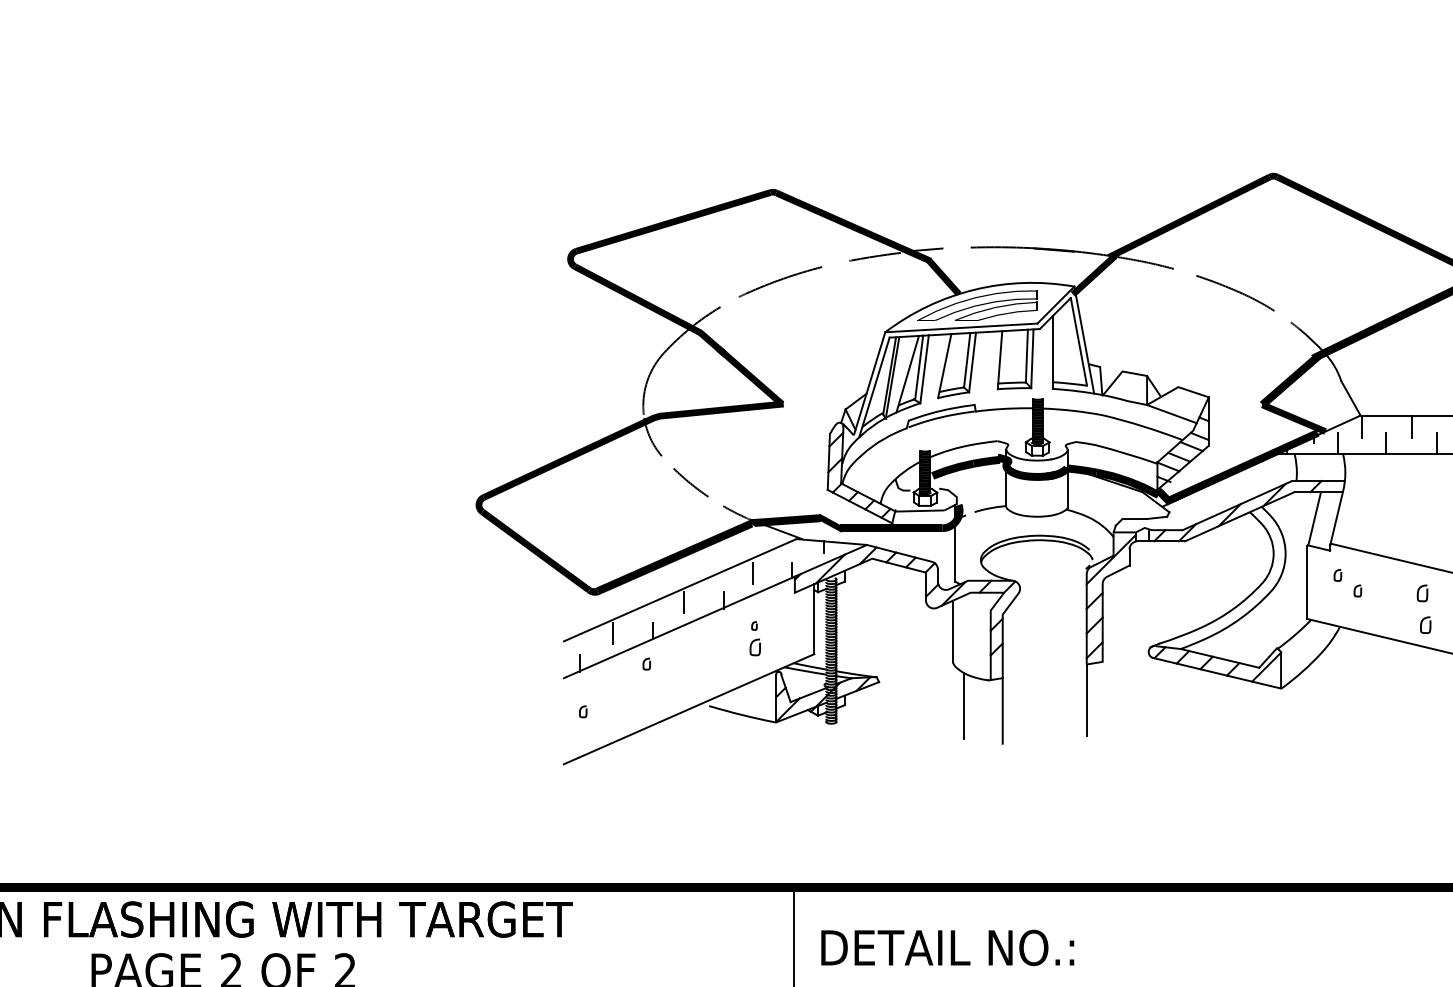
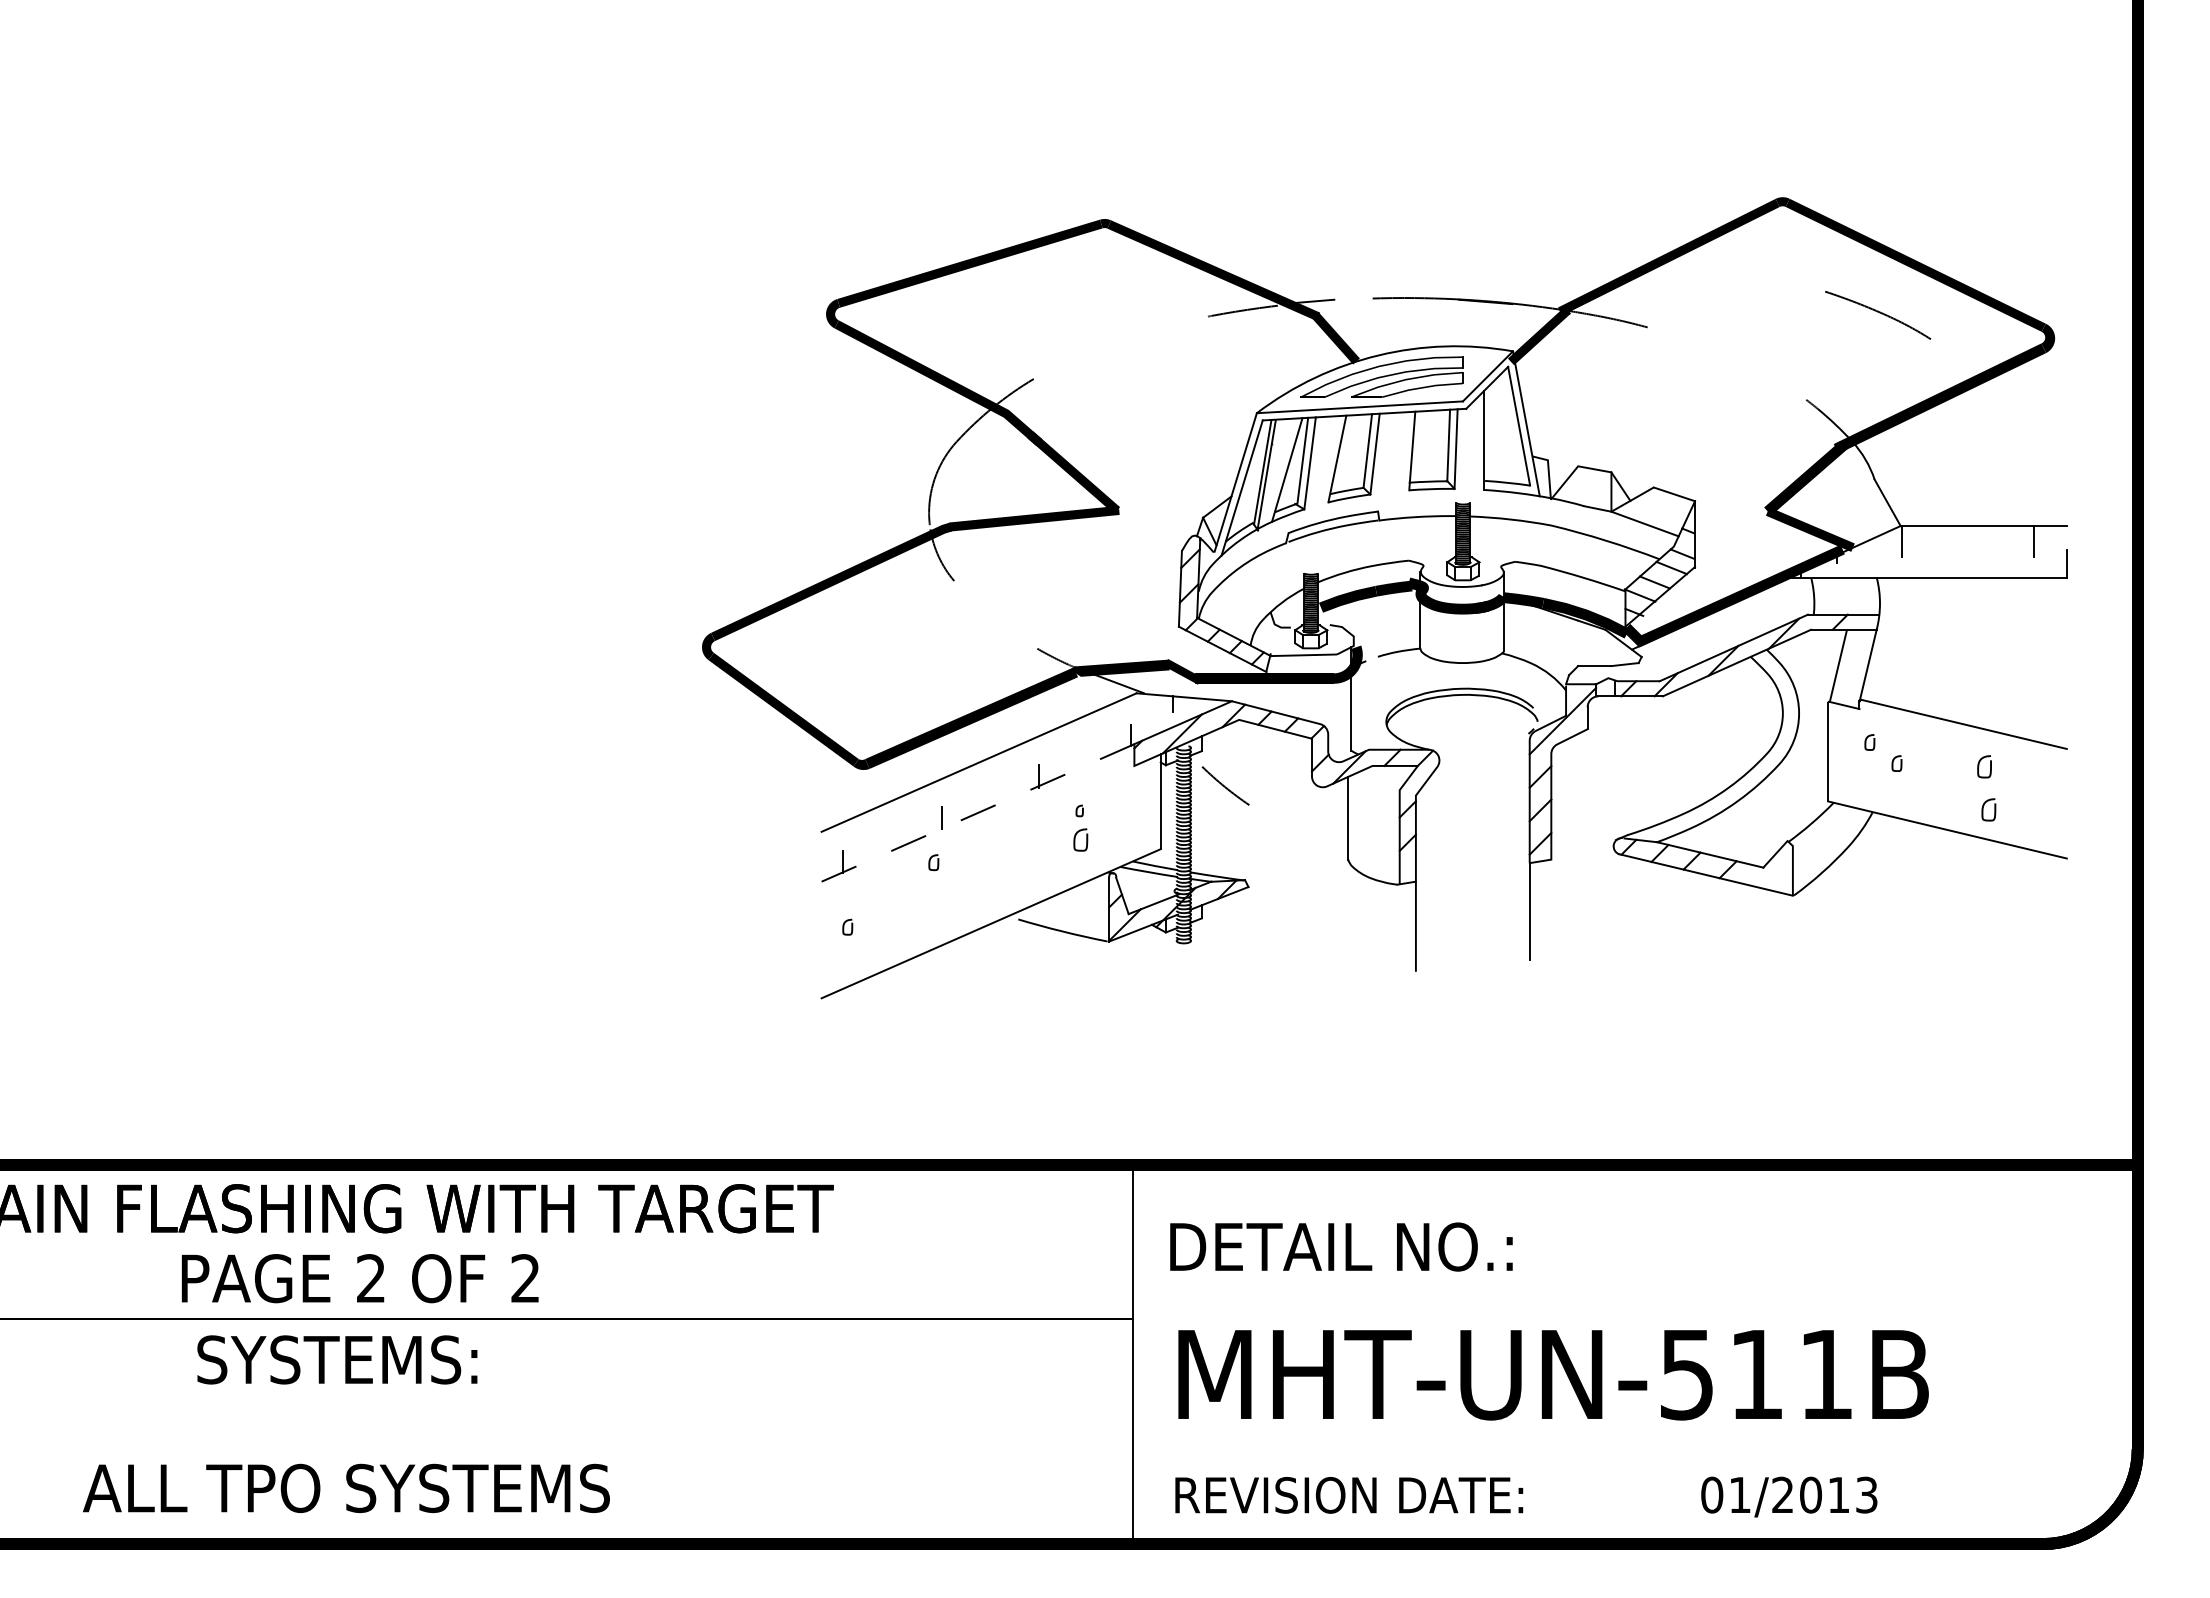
curve: (780, 280) -> (1114, 343), removed
curve: (1236, 291) -> (1879, 313), moved
line: (1412, 426) -> (1970, 540), removed
line: (1338, 443) -> (1870, 563), removed
line: (1385, 443) -> (1934, 563), removed
line: (1436, 443) -> (2003, 563), removed
curve: (690, 482) -> (1224, 785), moved
line: (752, 573) -> (1077, 739), removed
line: (684, 602) -> (984, 779), removed
line: (679, 627) -> (978, 812), solid -> dashed
line: (613, 632) -> (888, 820), removed
line: (1265, 666) -> (1772, 866), removed
line: (964, 706) -> (1364, 919), removed

